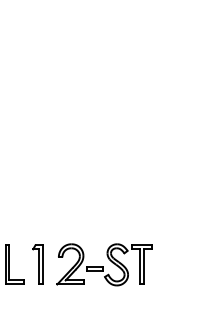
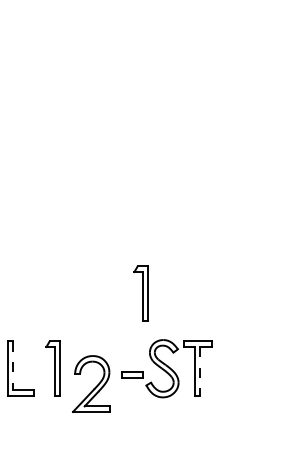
part: (100, 210) -> (140, 293), added
line: (8, 263) -> (12, 366), solid -> dashed
part: (70, 263) -> (91, 383), moved
line: (143, 267) -> (200, 372), solid -> dashed

